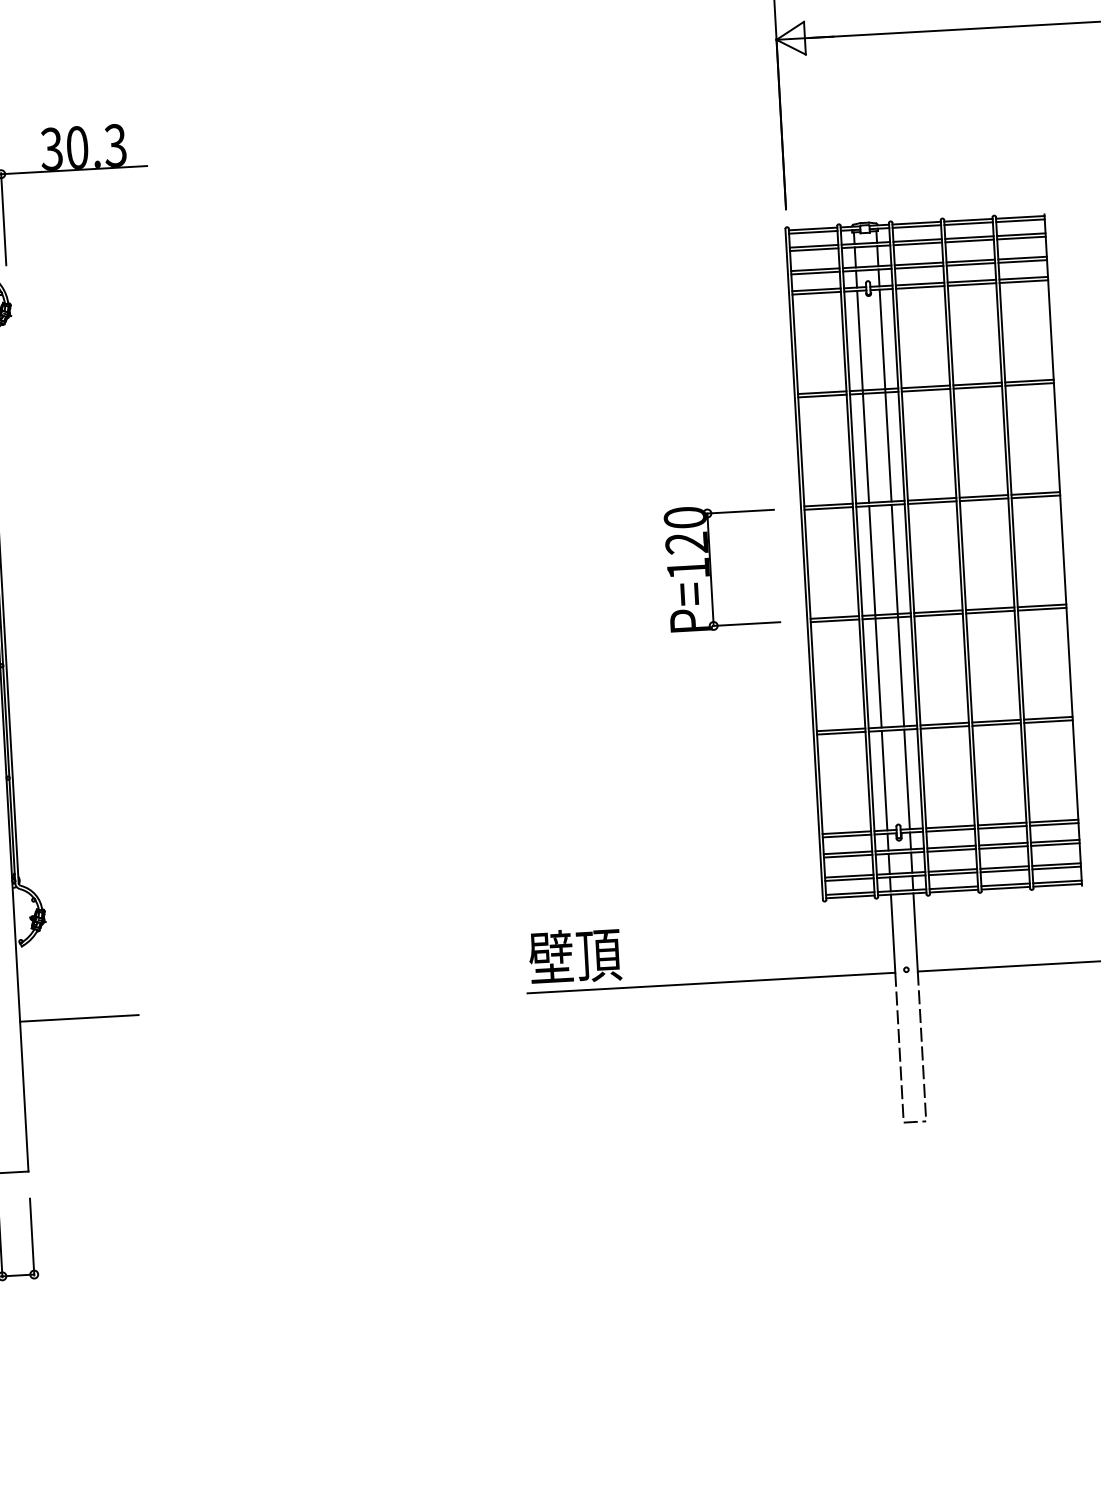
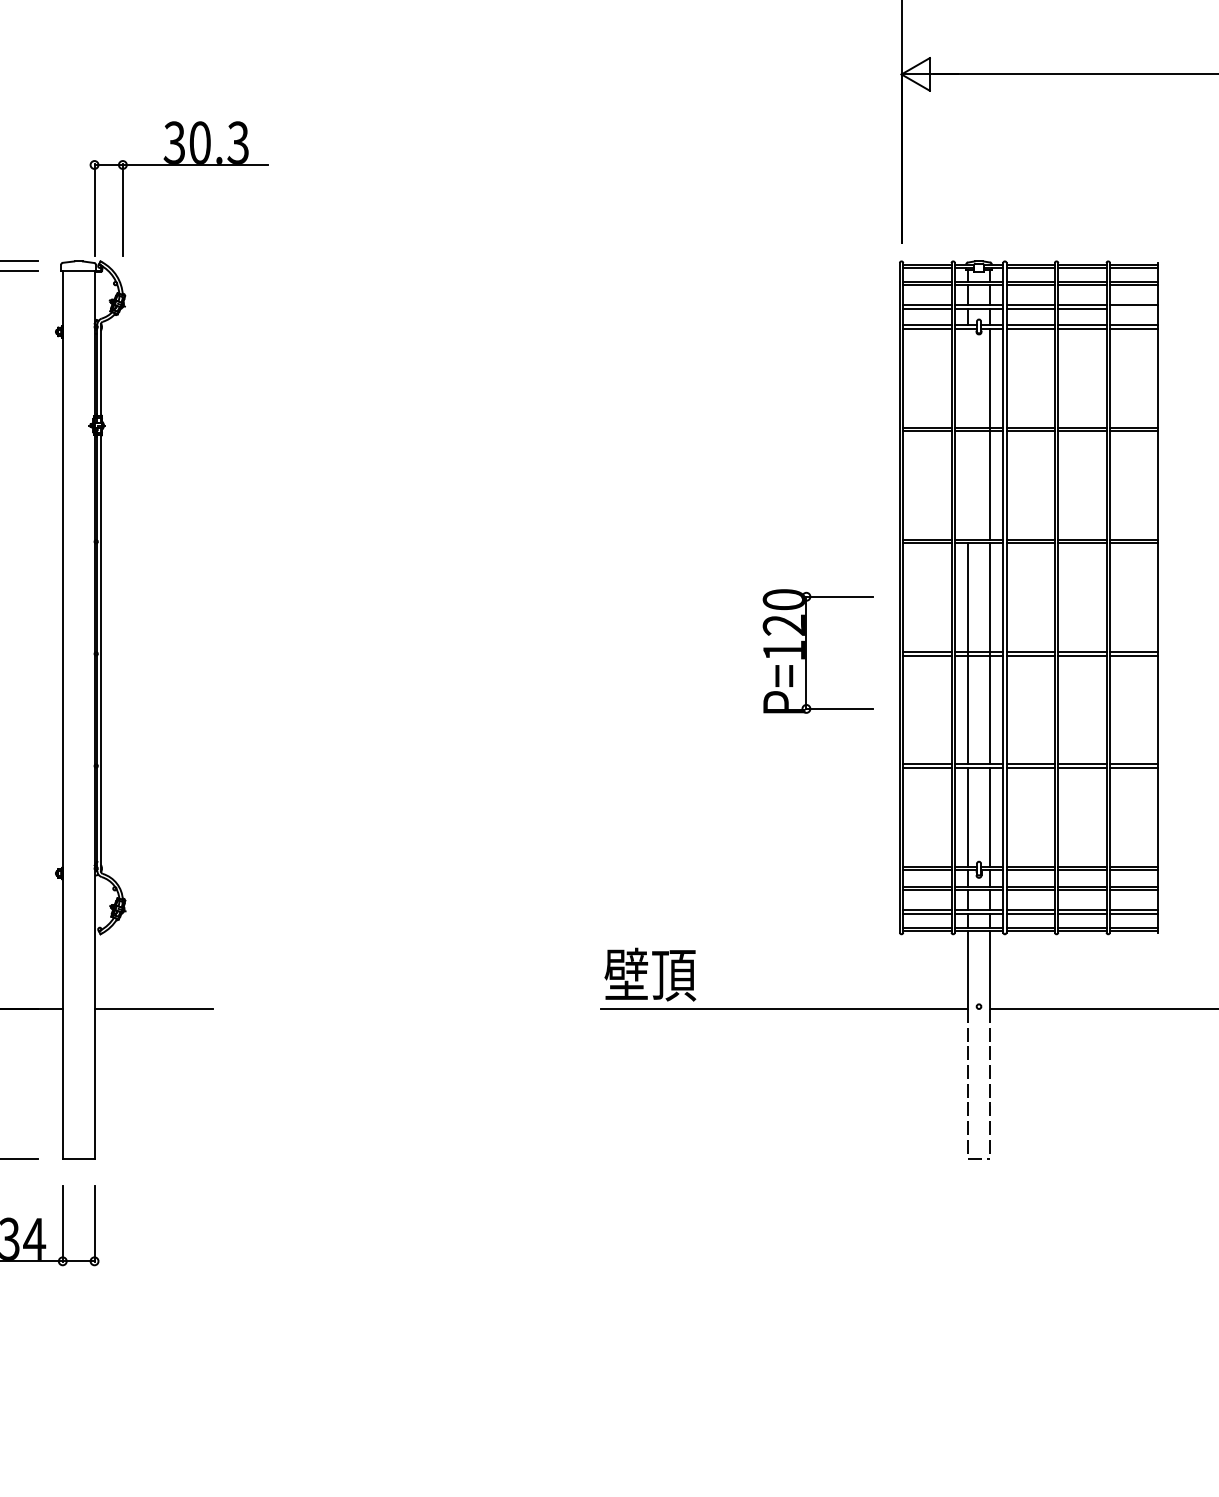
line: (1022, 261) -> (1133, 308), removed
line: (862, 396) -> (967, 434), removed
part: (710, 568) -> (806, 651), moved

